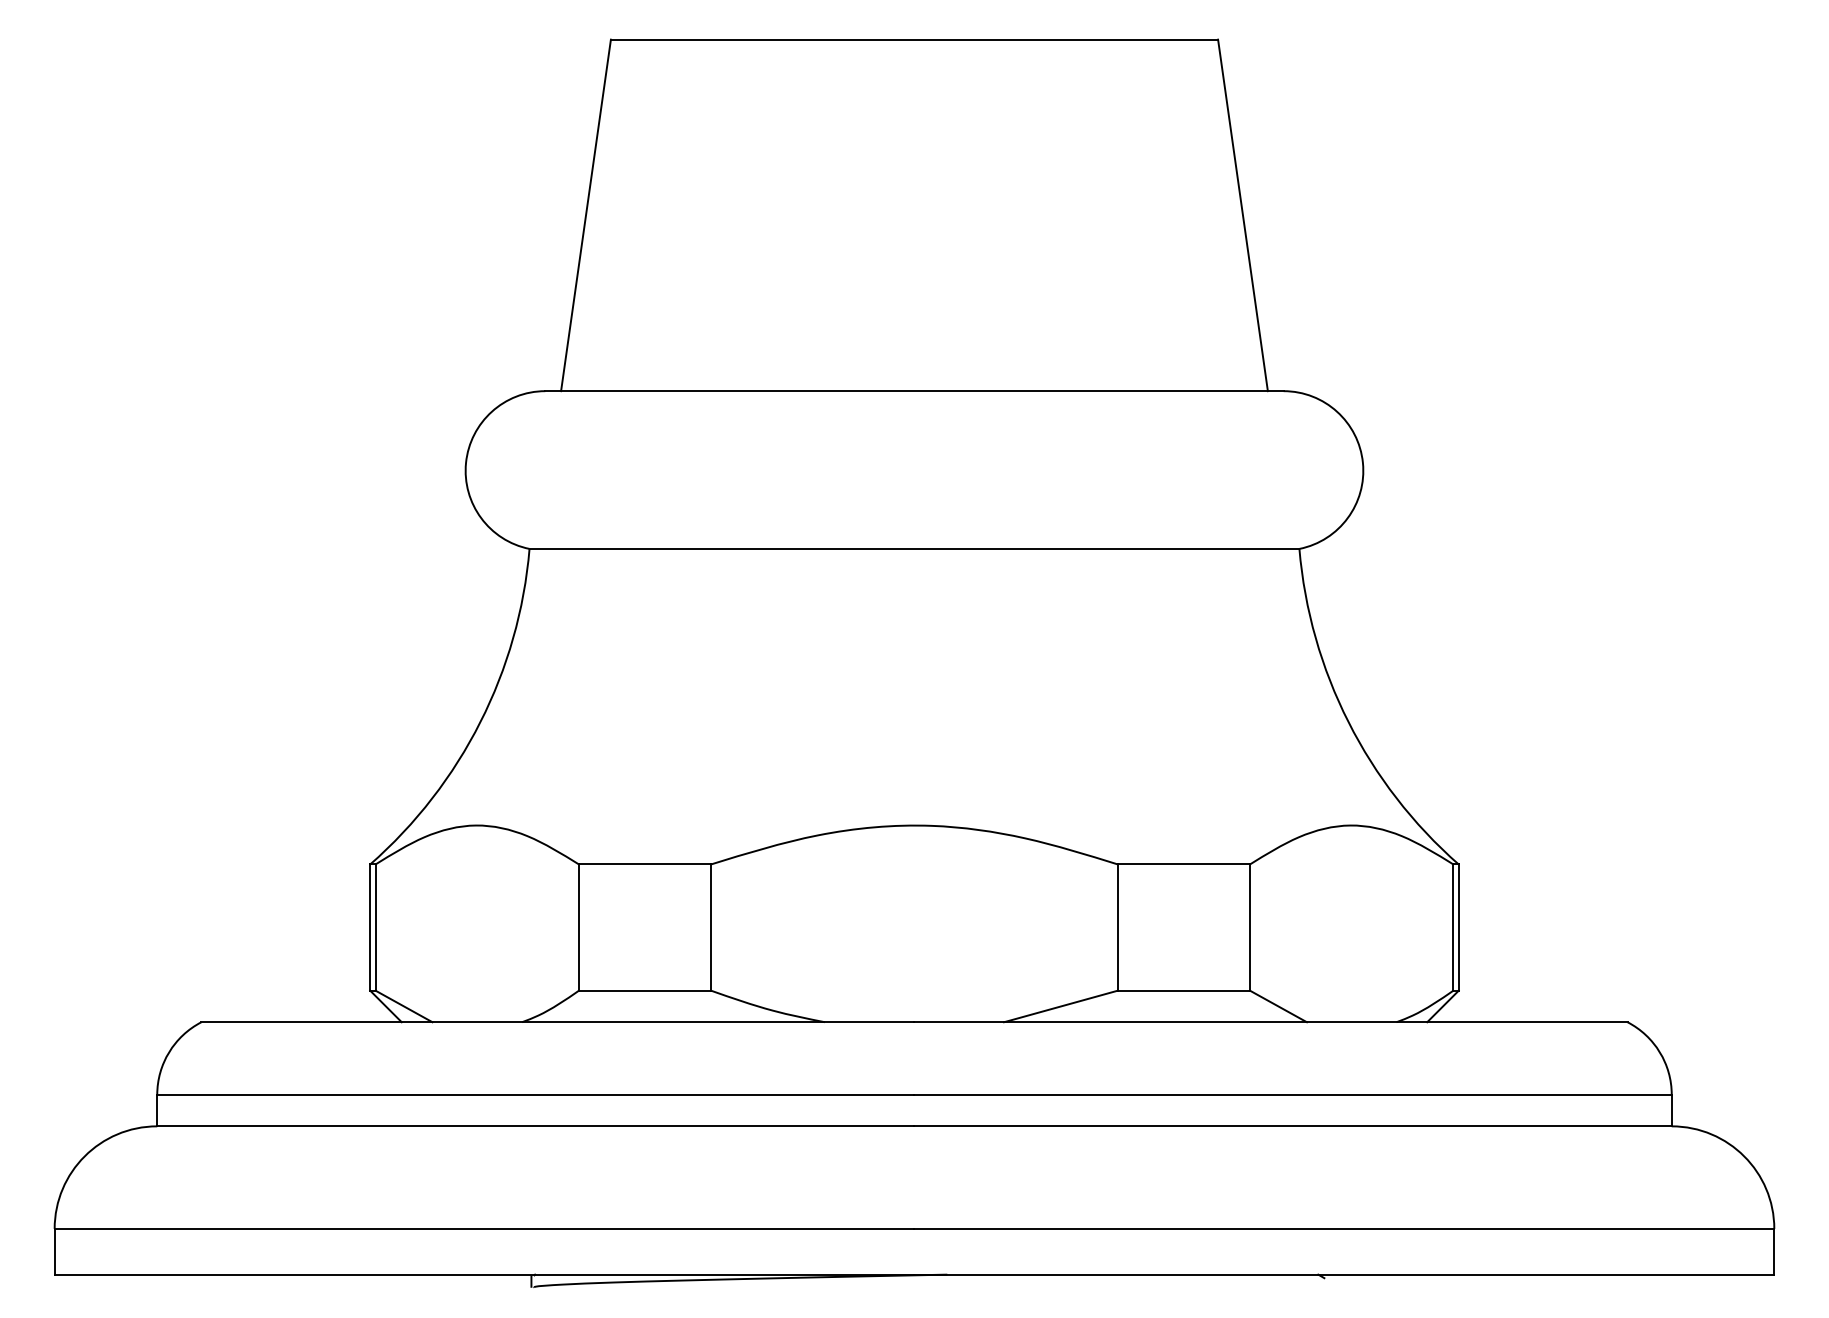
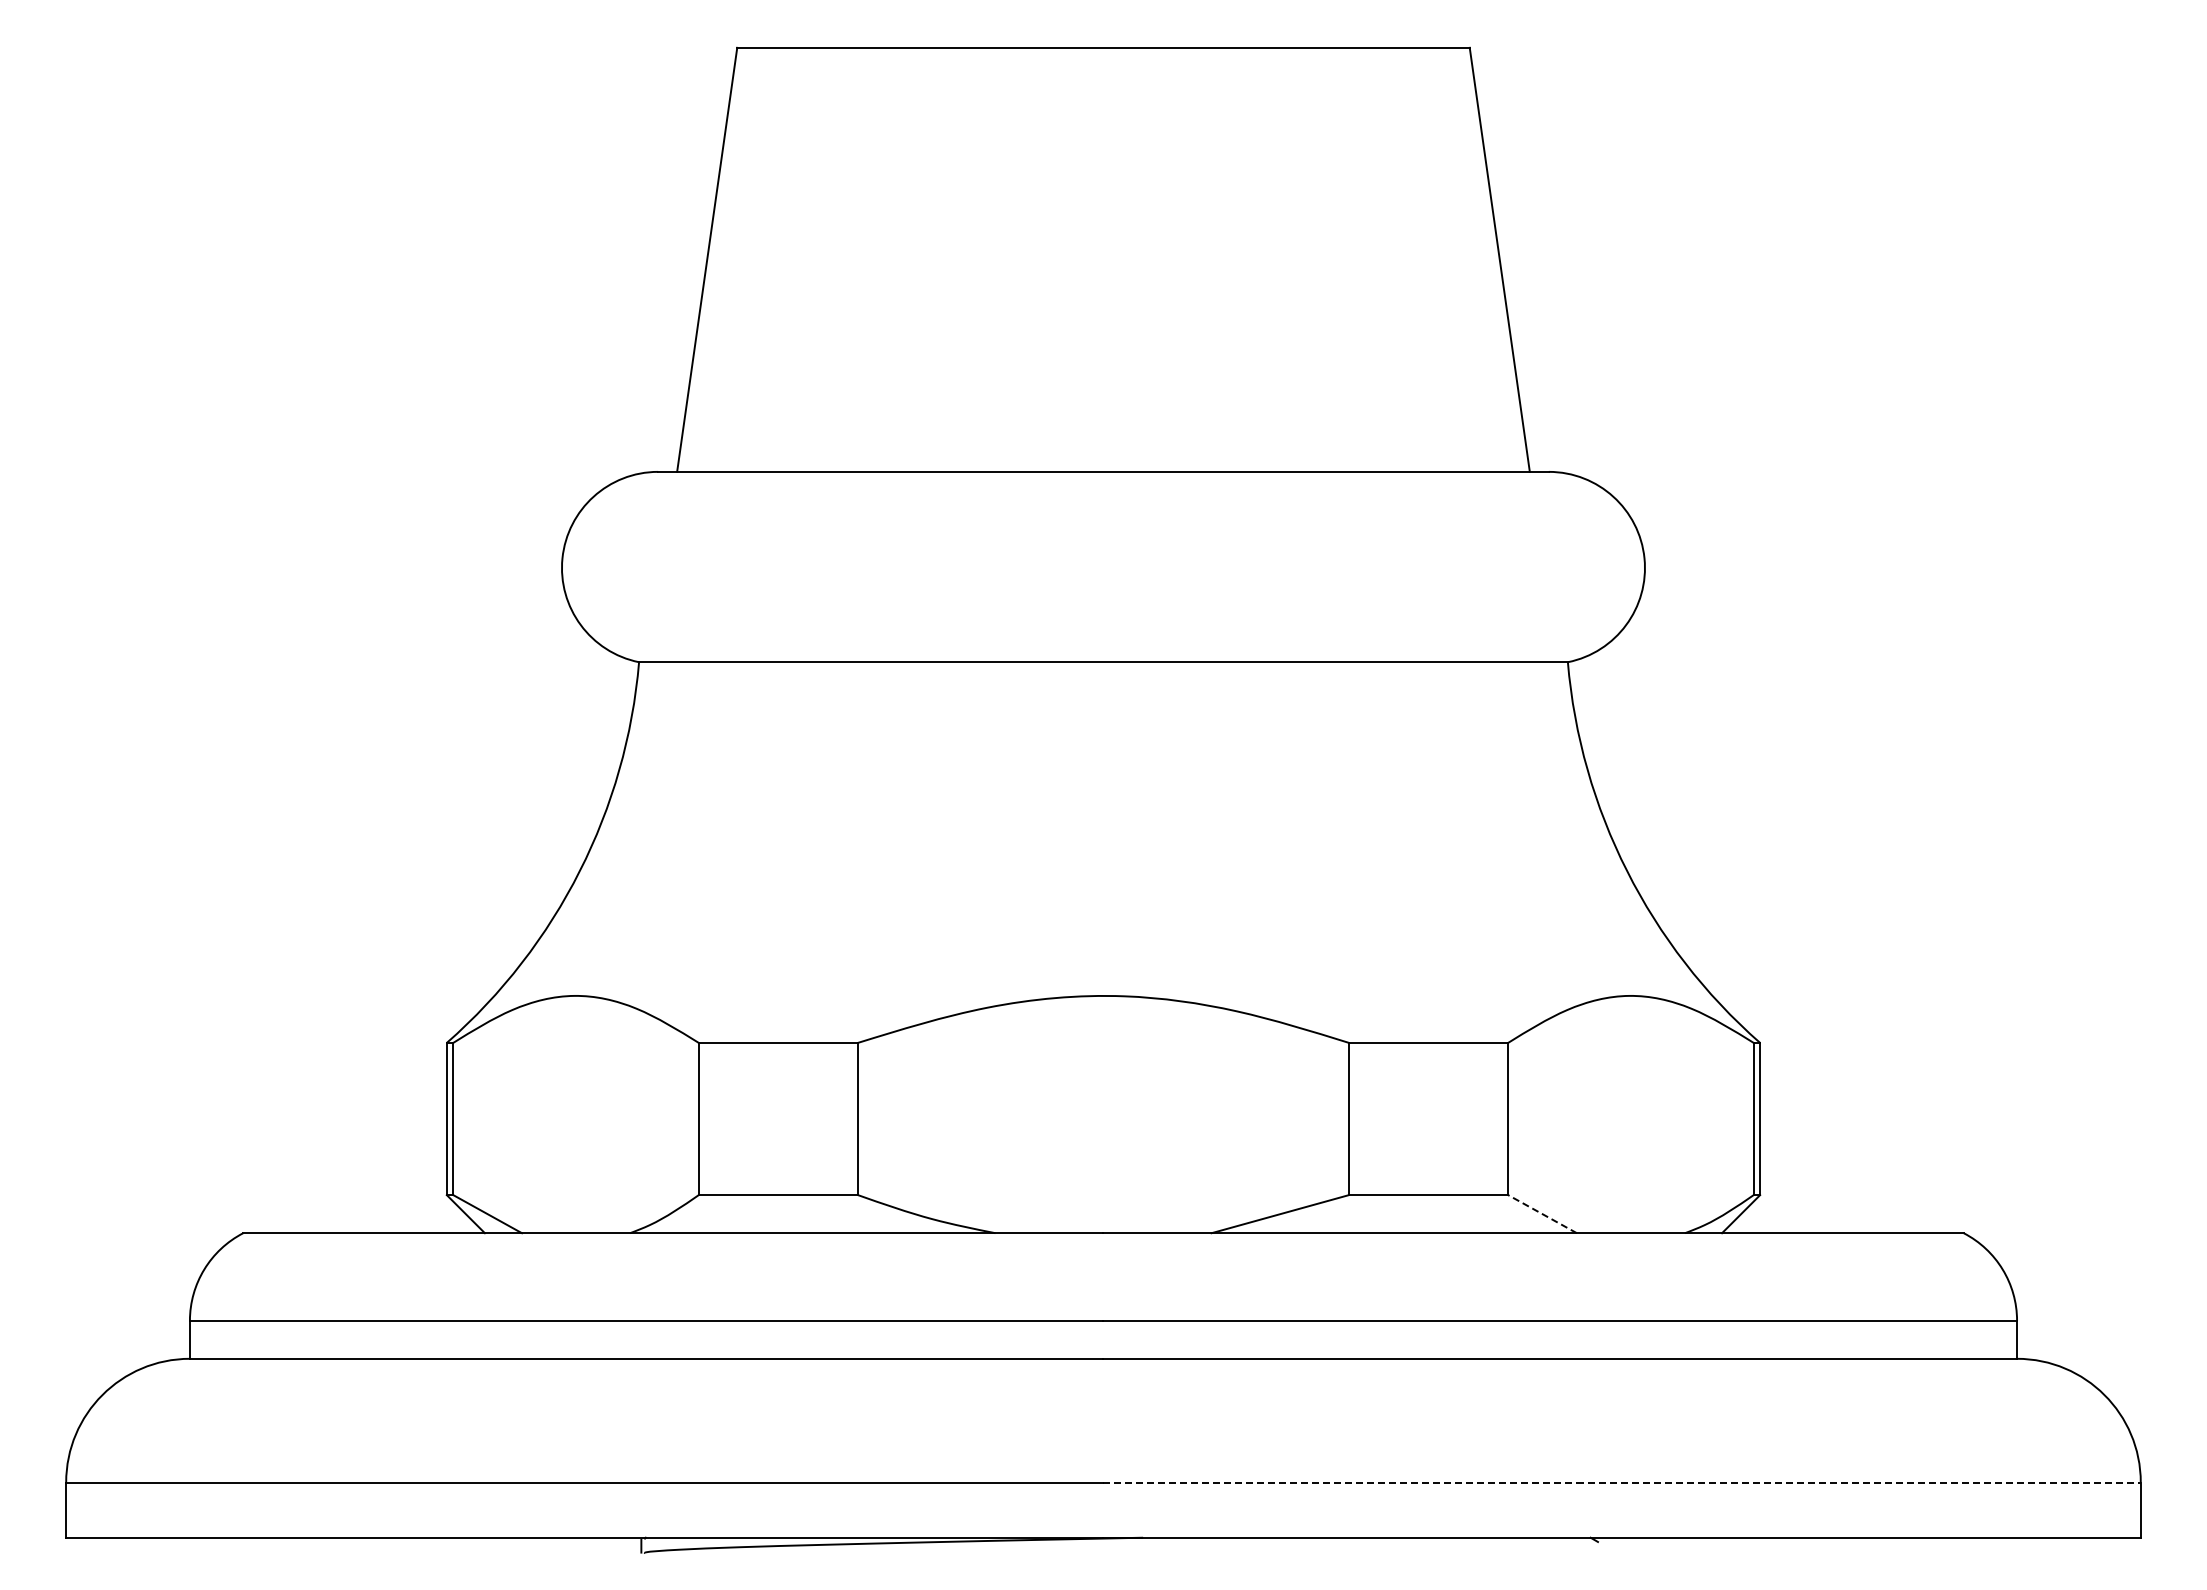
line: (1278, 1005) -> (1542, 1213), solid -> dashed
line: (1344, 1228) -> (1622, 1482), solid -> dashed

